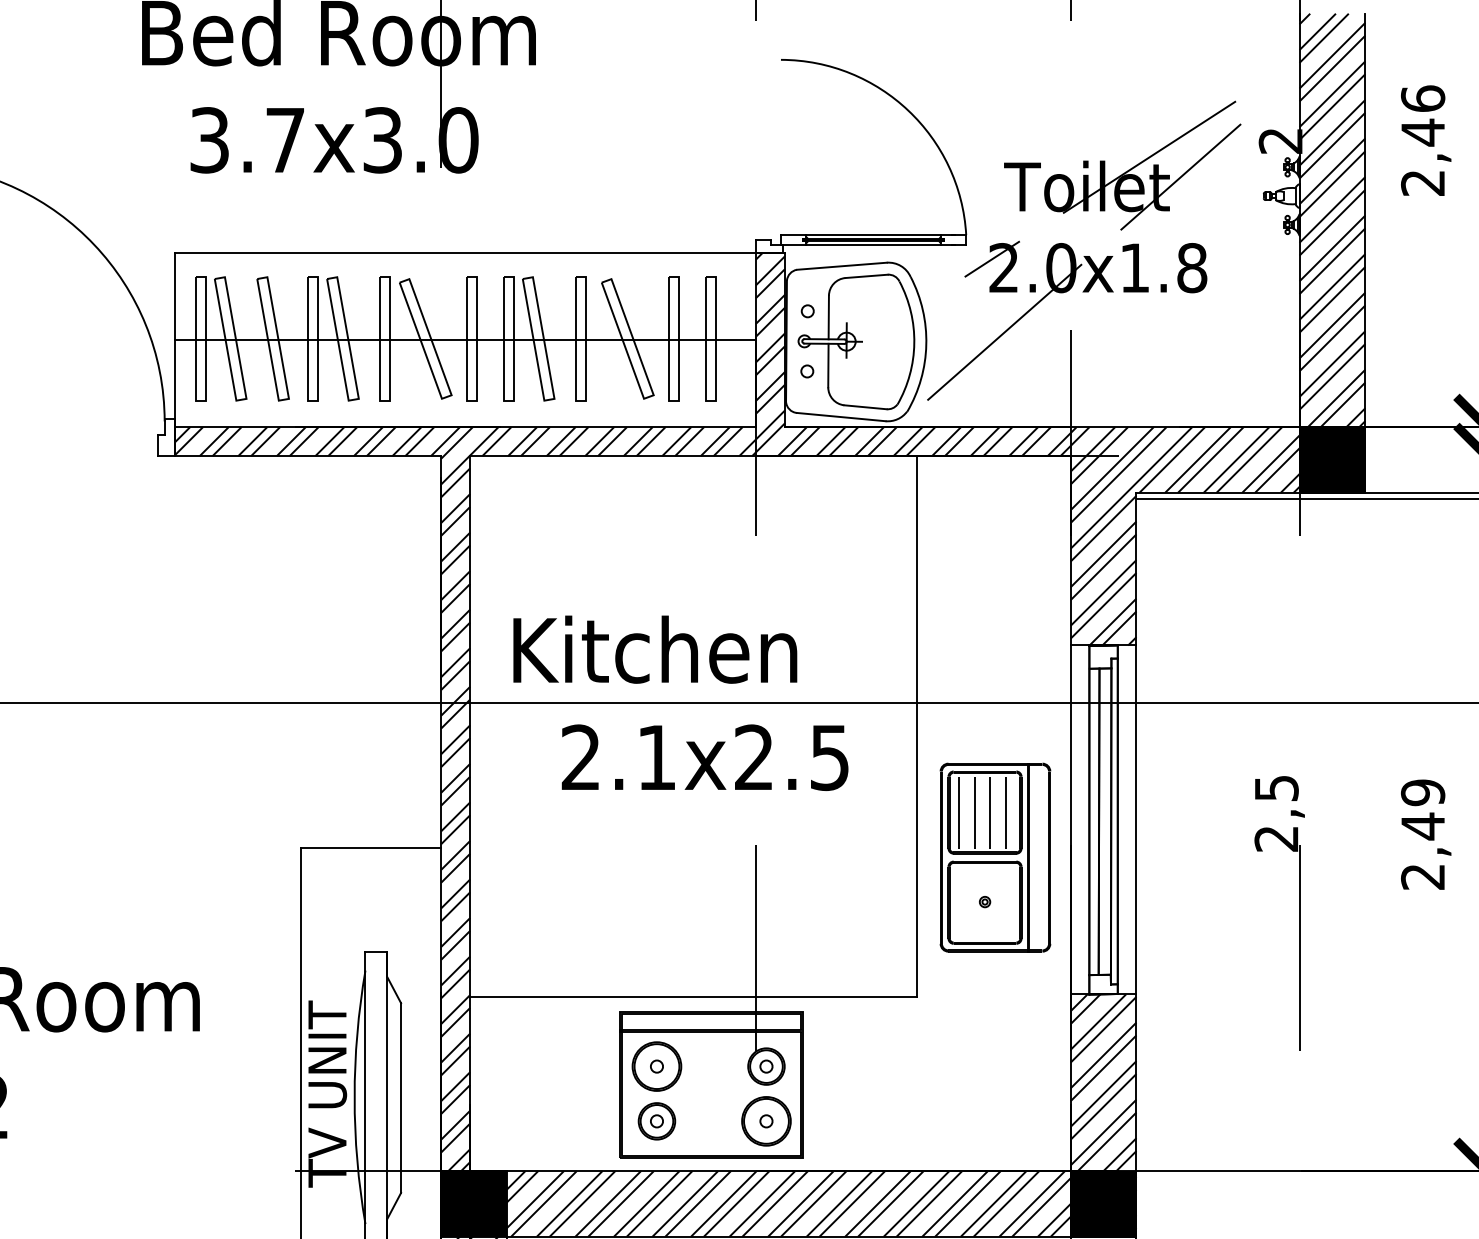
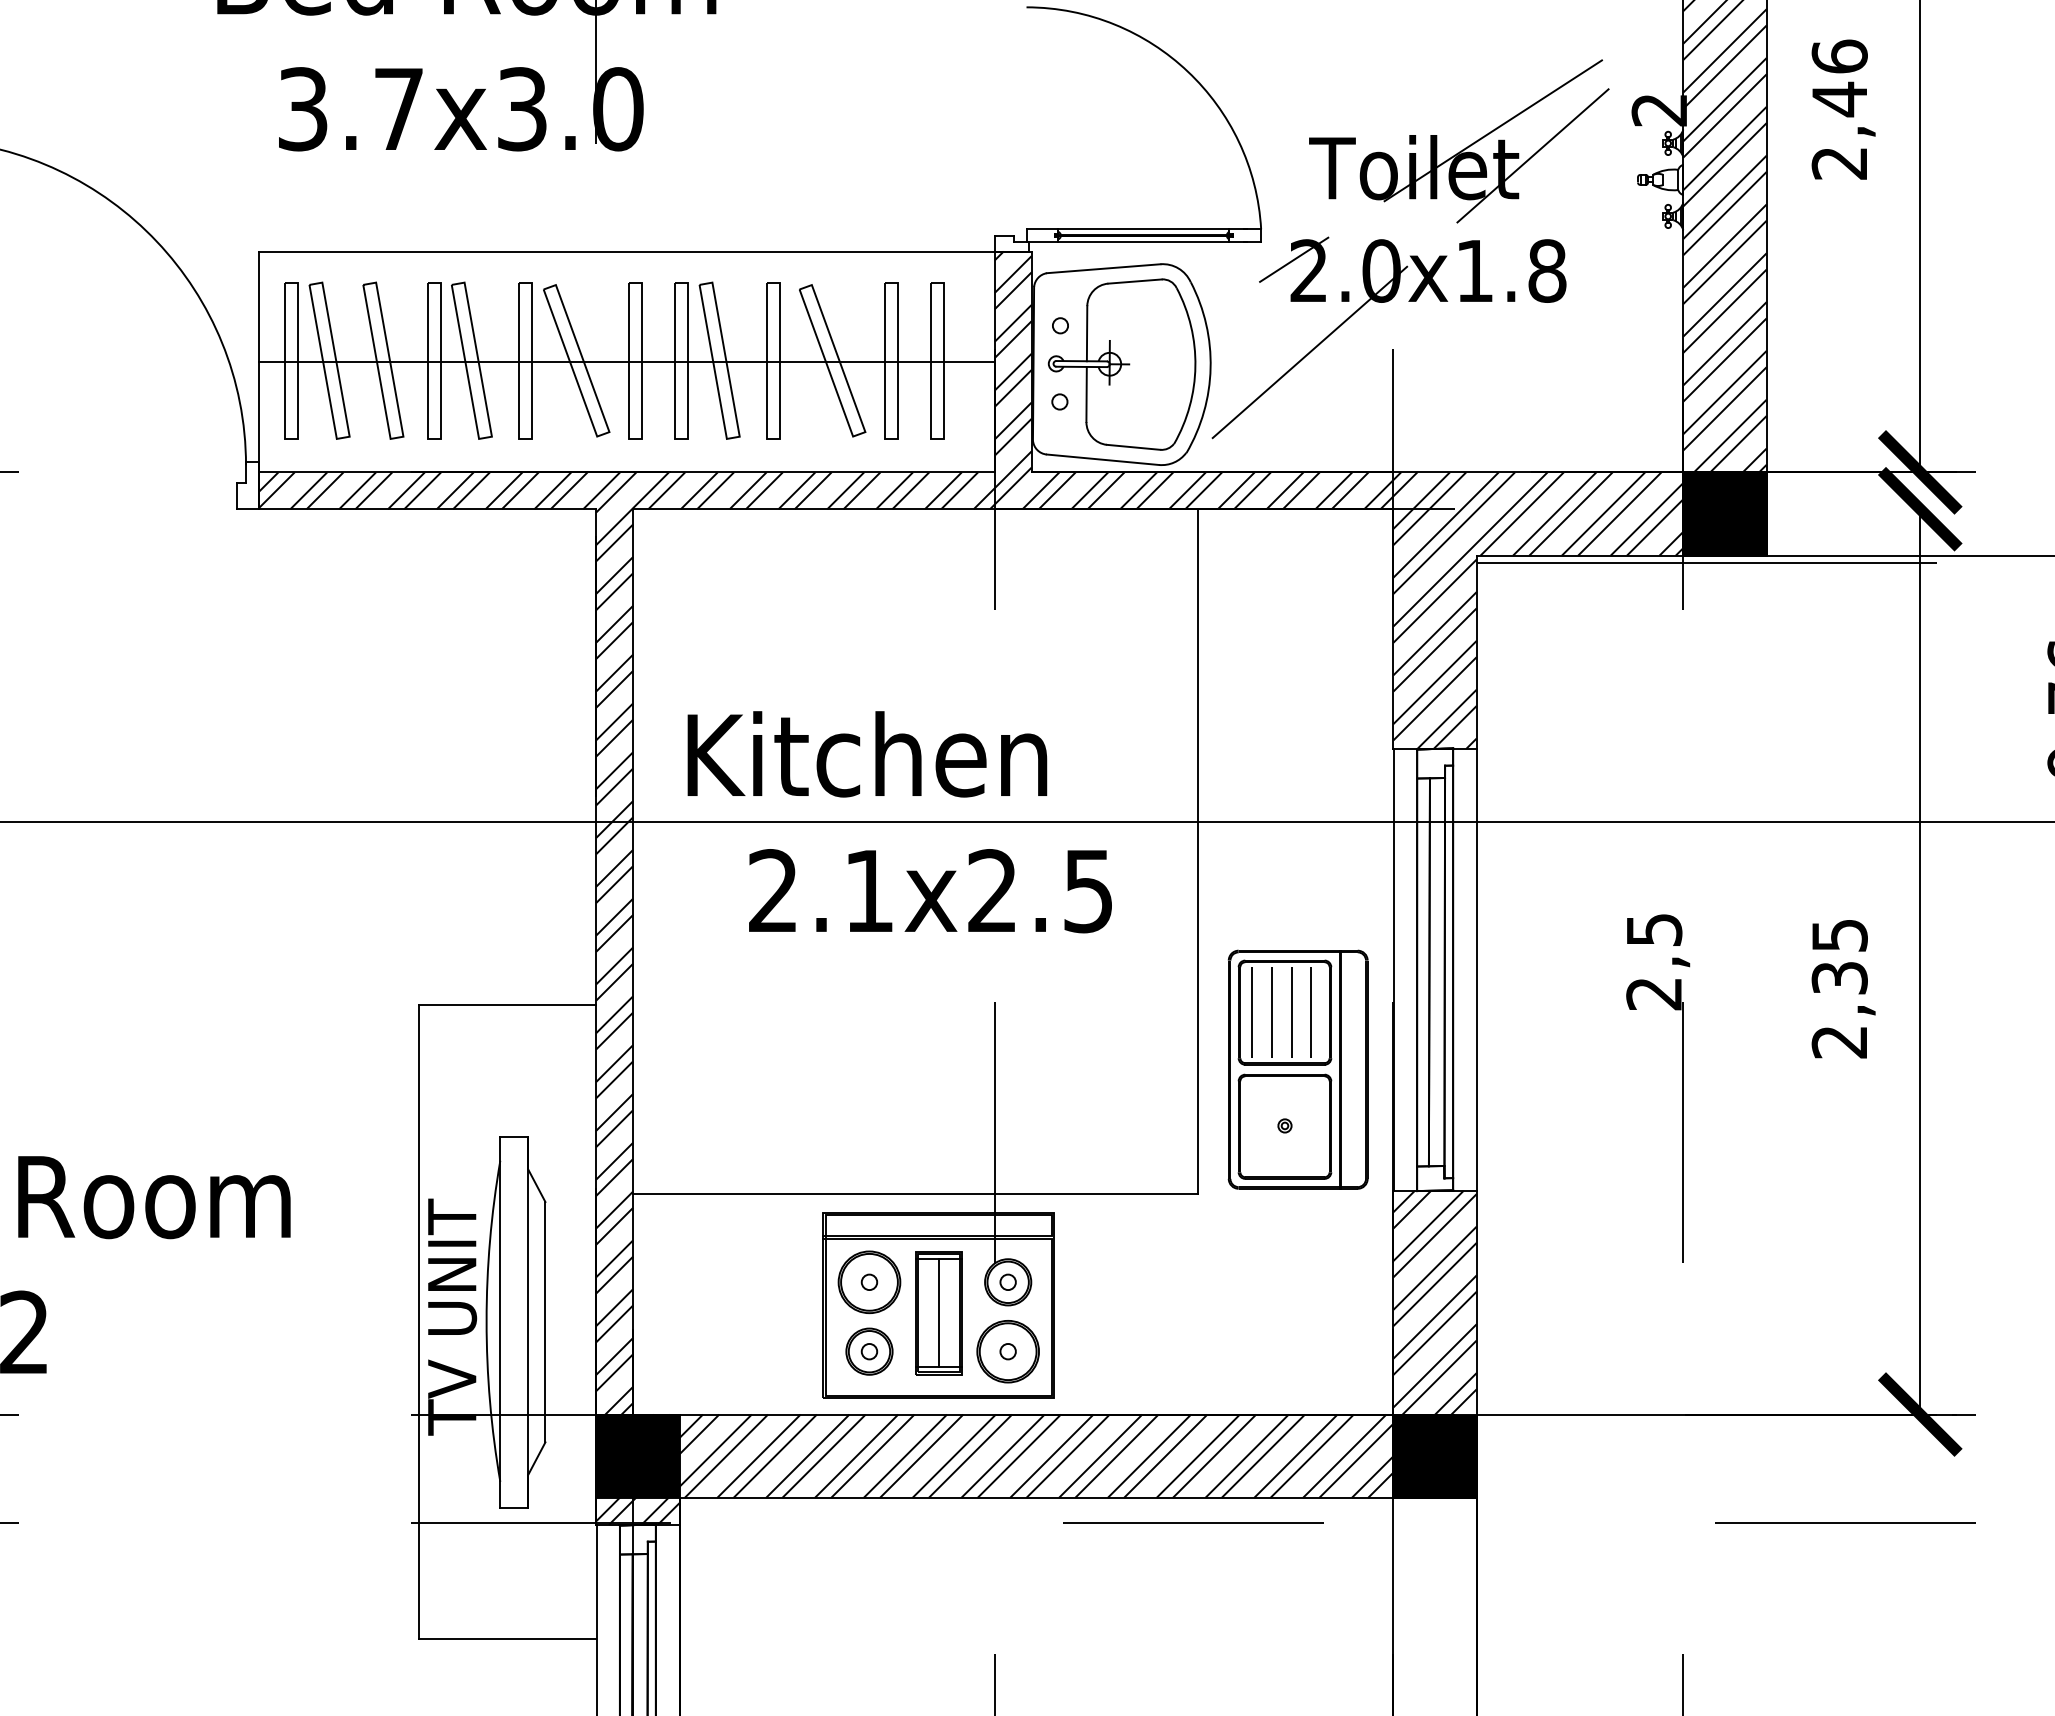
text: (1422, 810) -> (1839, 957), 2,49 -> 2,35
part: (994, 857) -> (1297, 1069), moved
part: (711, 1091) -> (938, 1313), added

